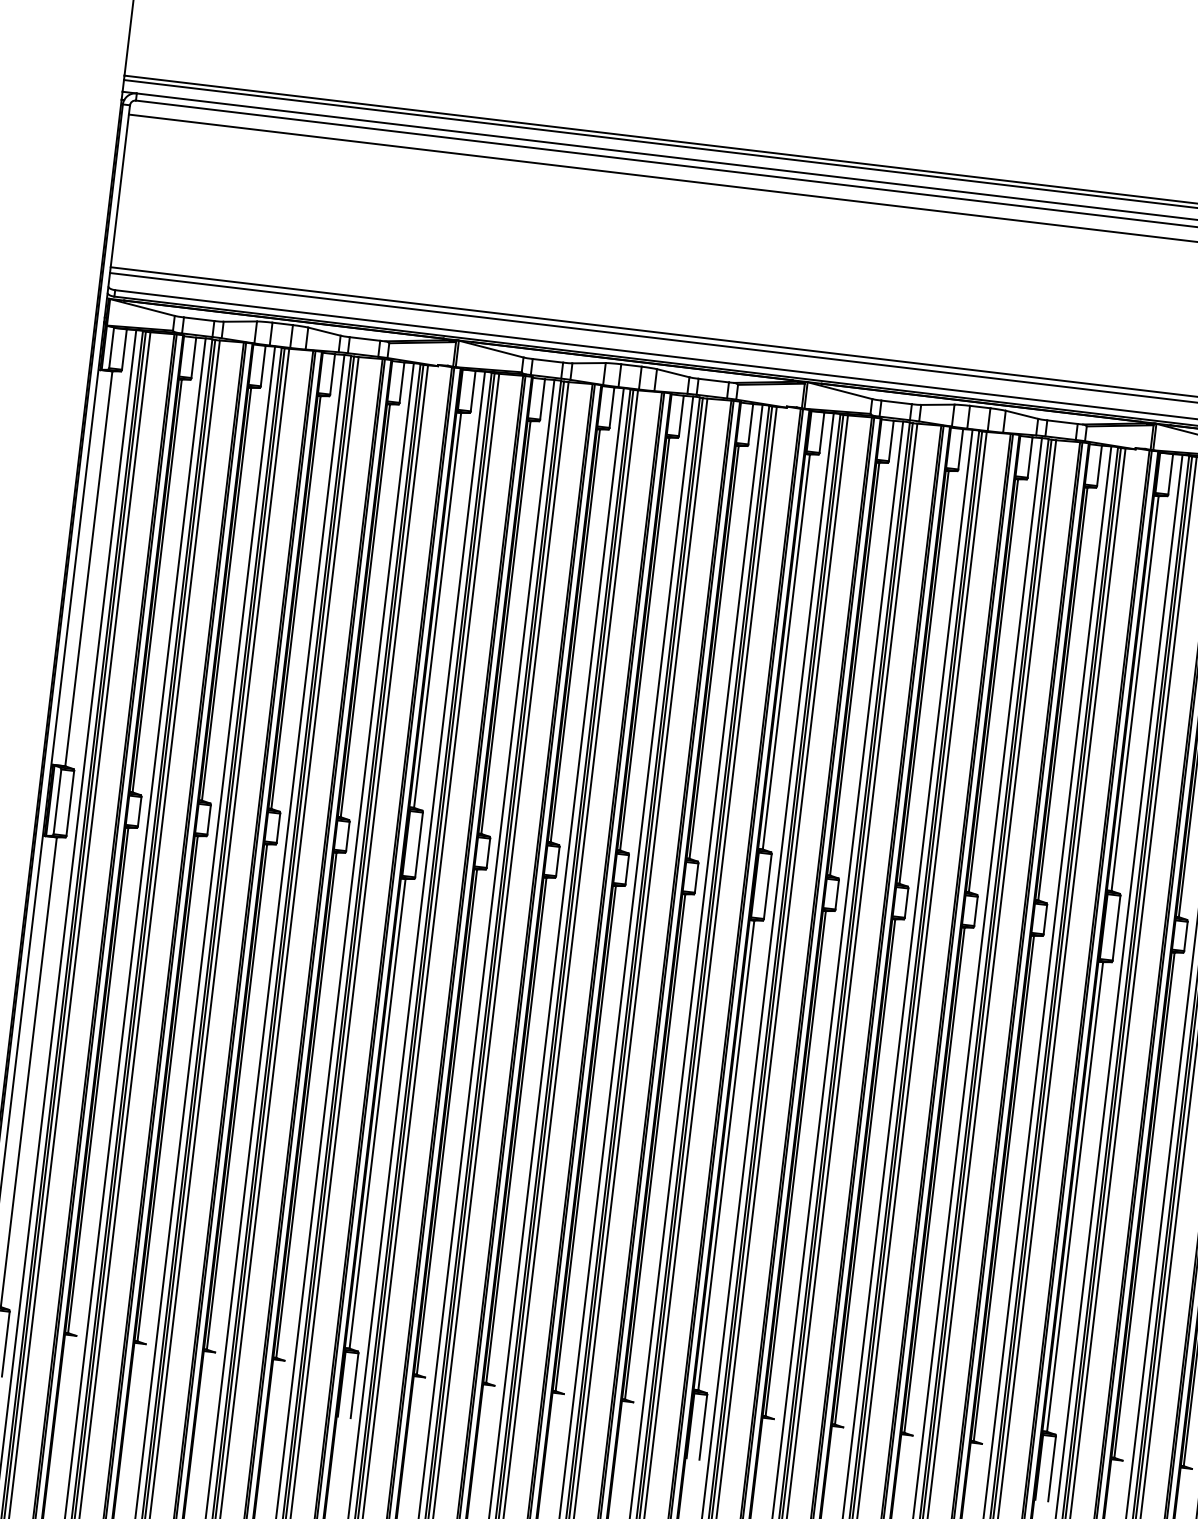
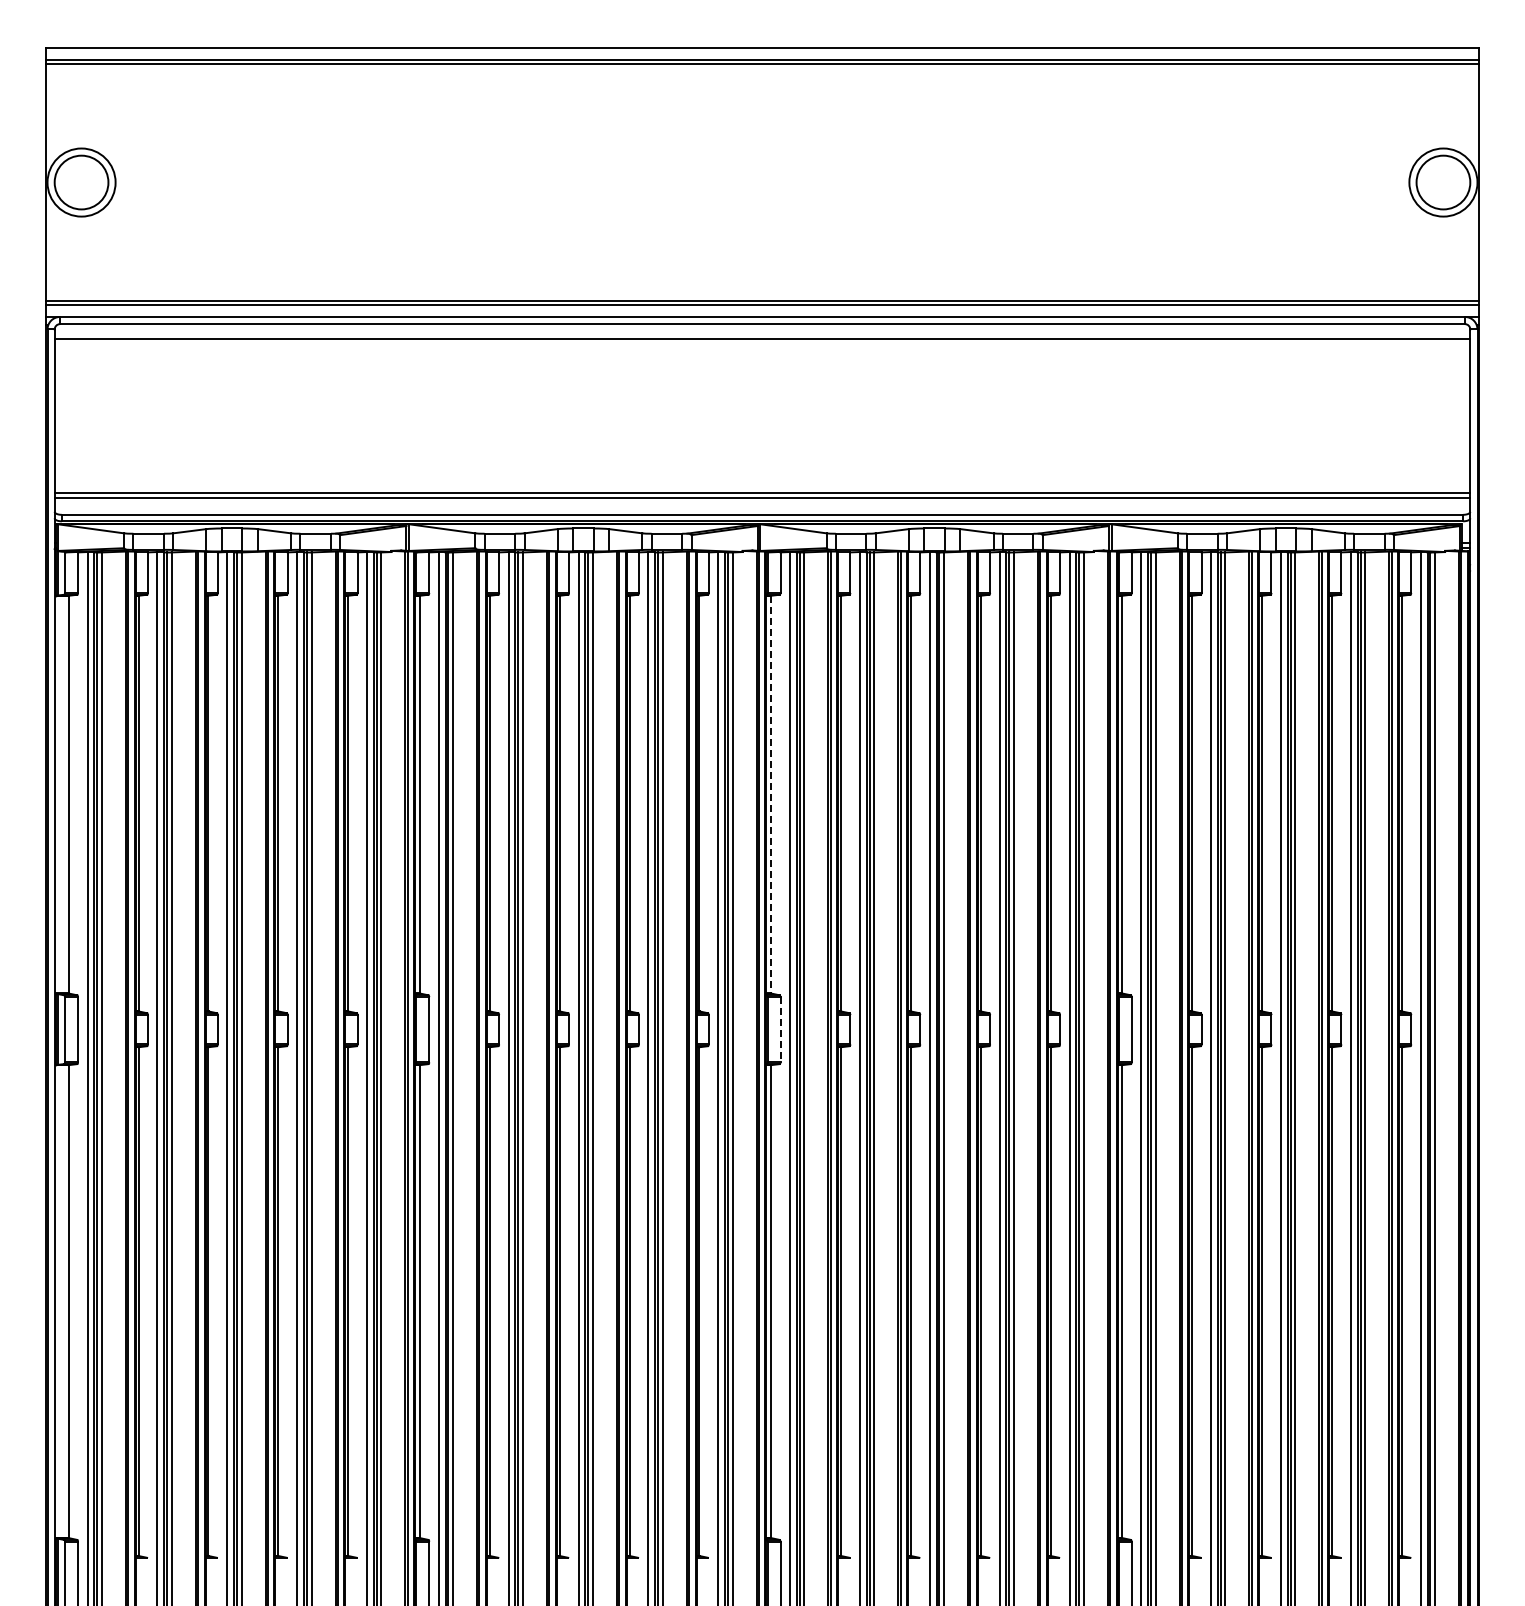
line: (786, 651) -> (771, 794), solid -> dashed
line: (767, 886) -> (780, 1029), solid -> dashed

